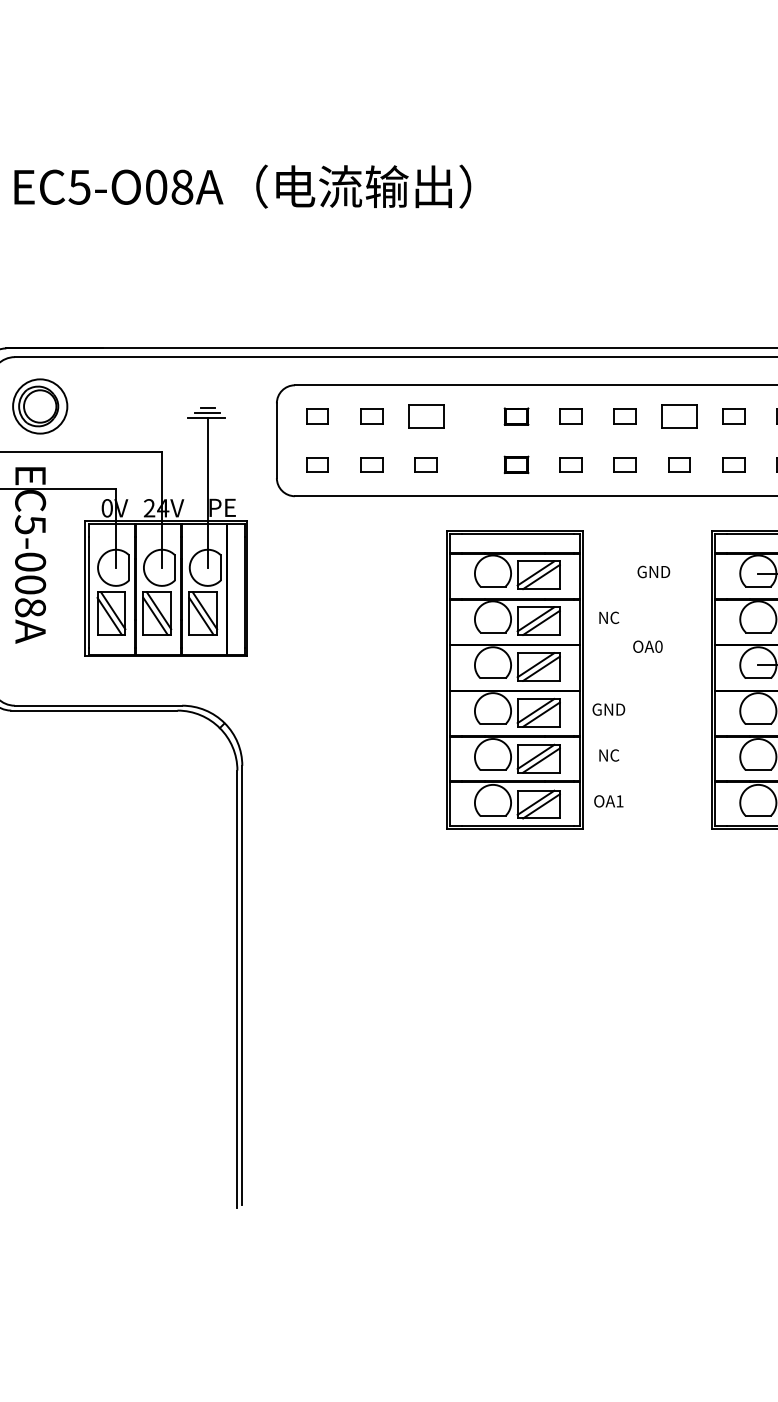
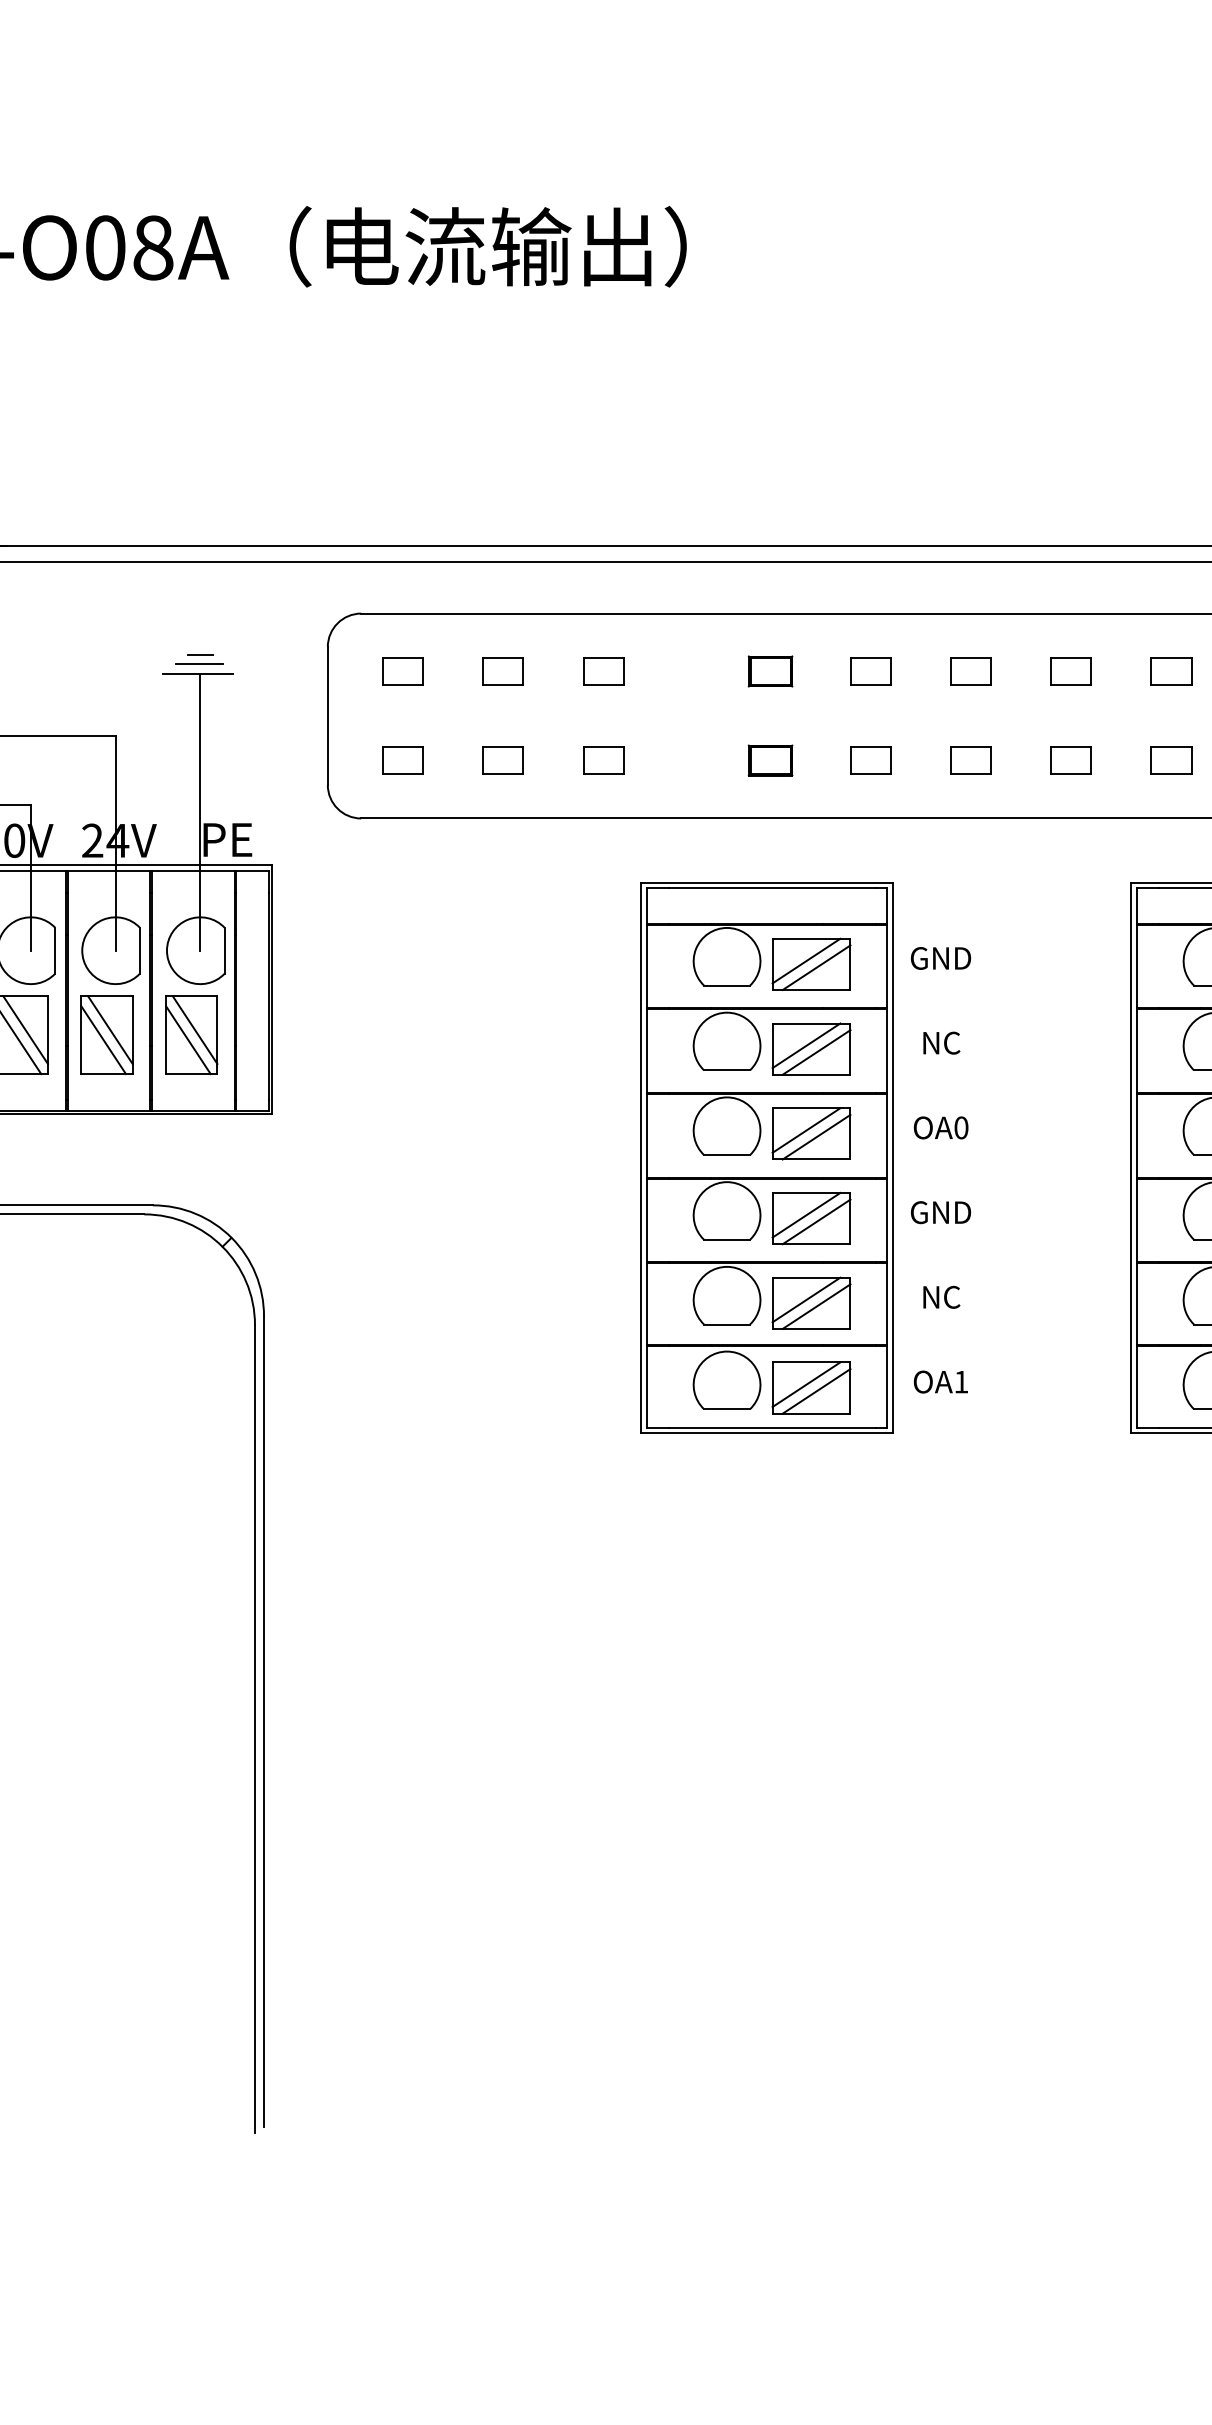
part: (425, 416) -> (602, 671), size x0.62
part: (679, 416) -> (1071, 671), size x0.62
text: (653, 571) -> (940, 957), moved
text: (647, 646) -> (940, 1127), moved

